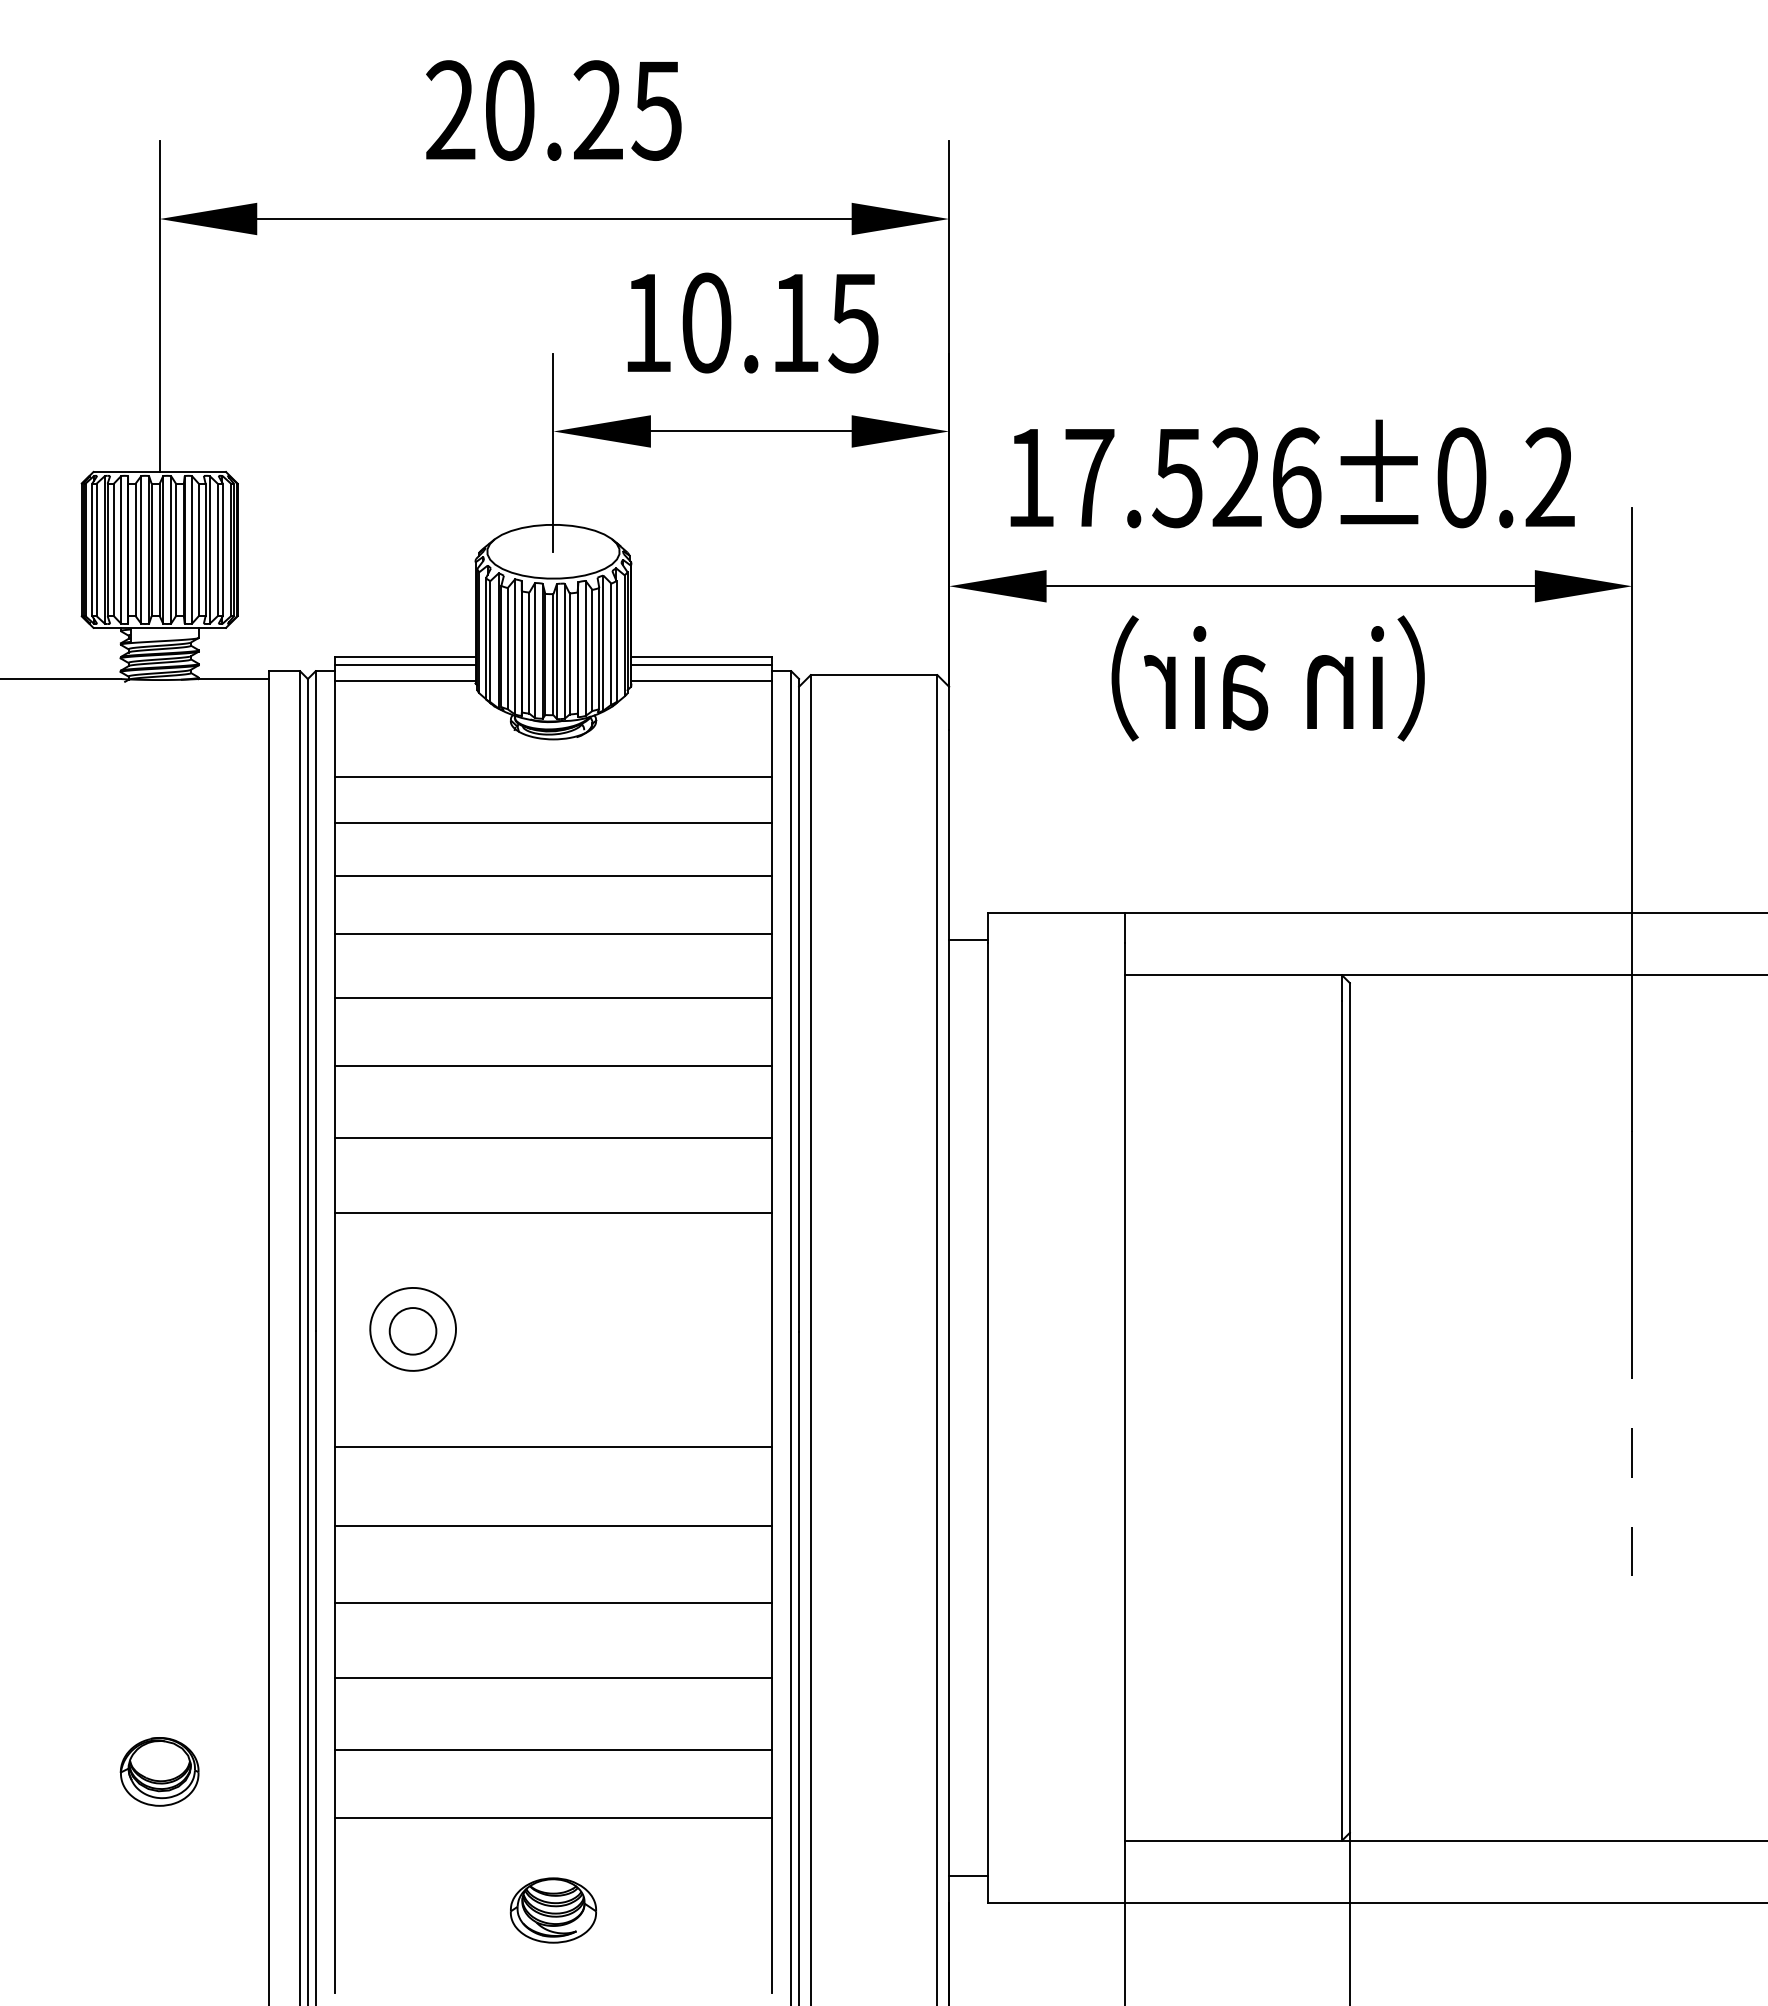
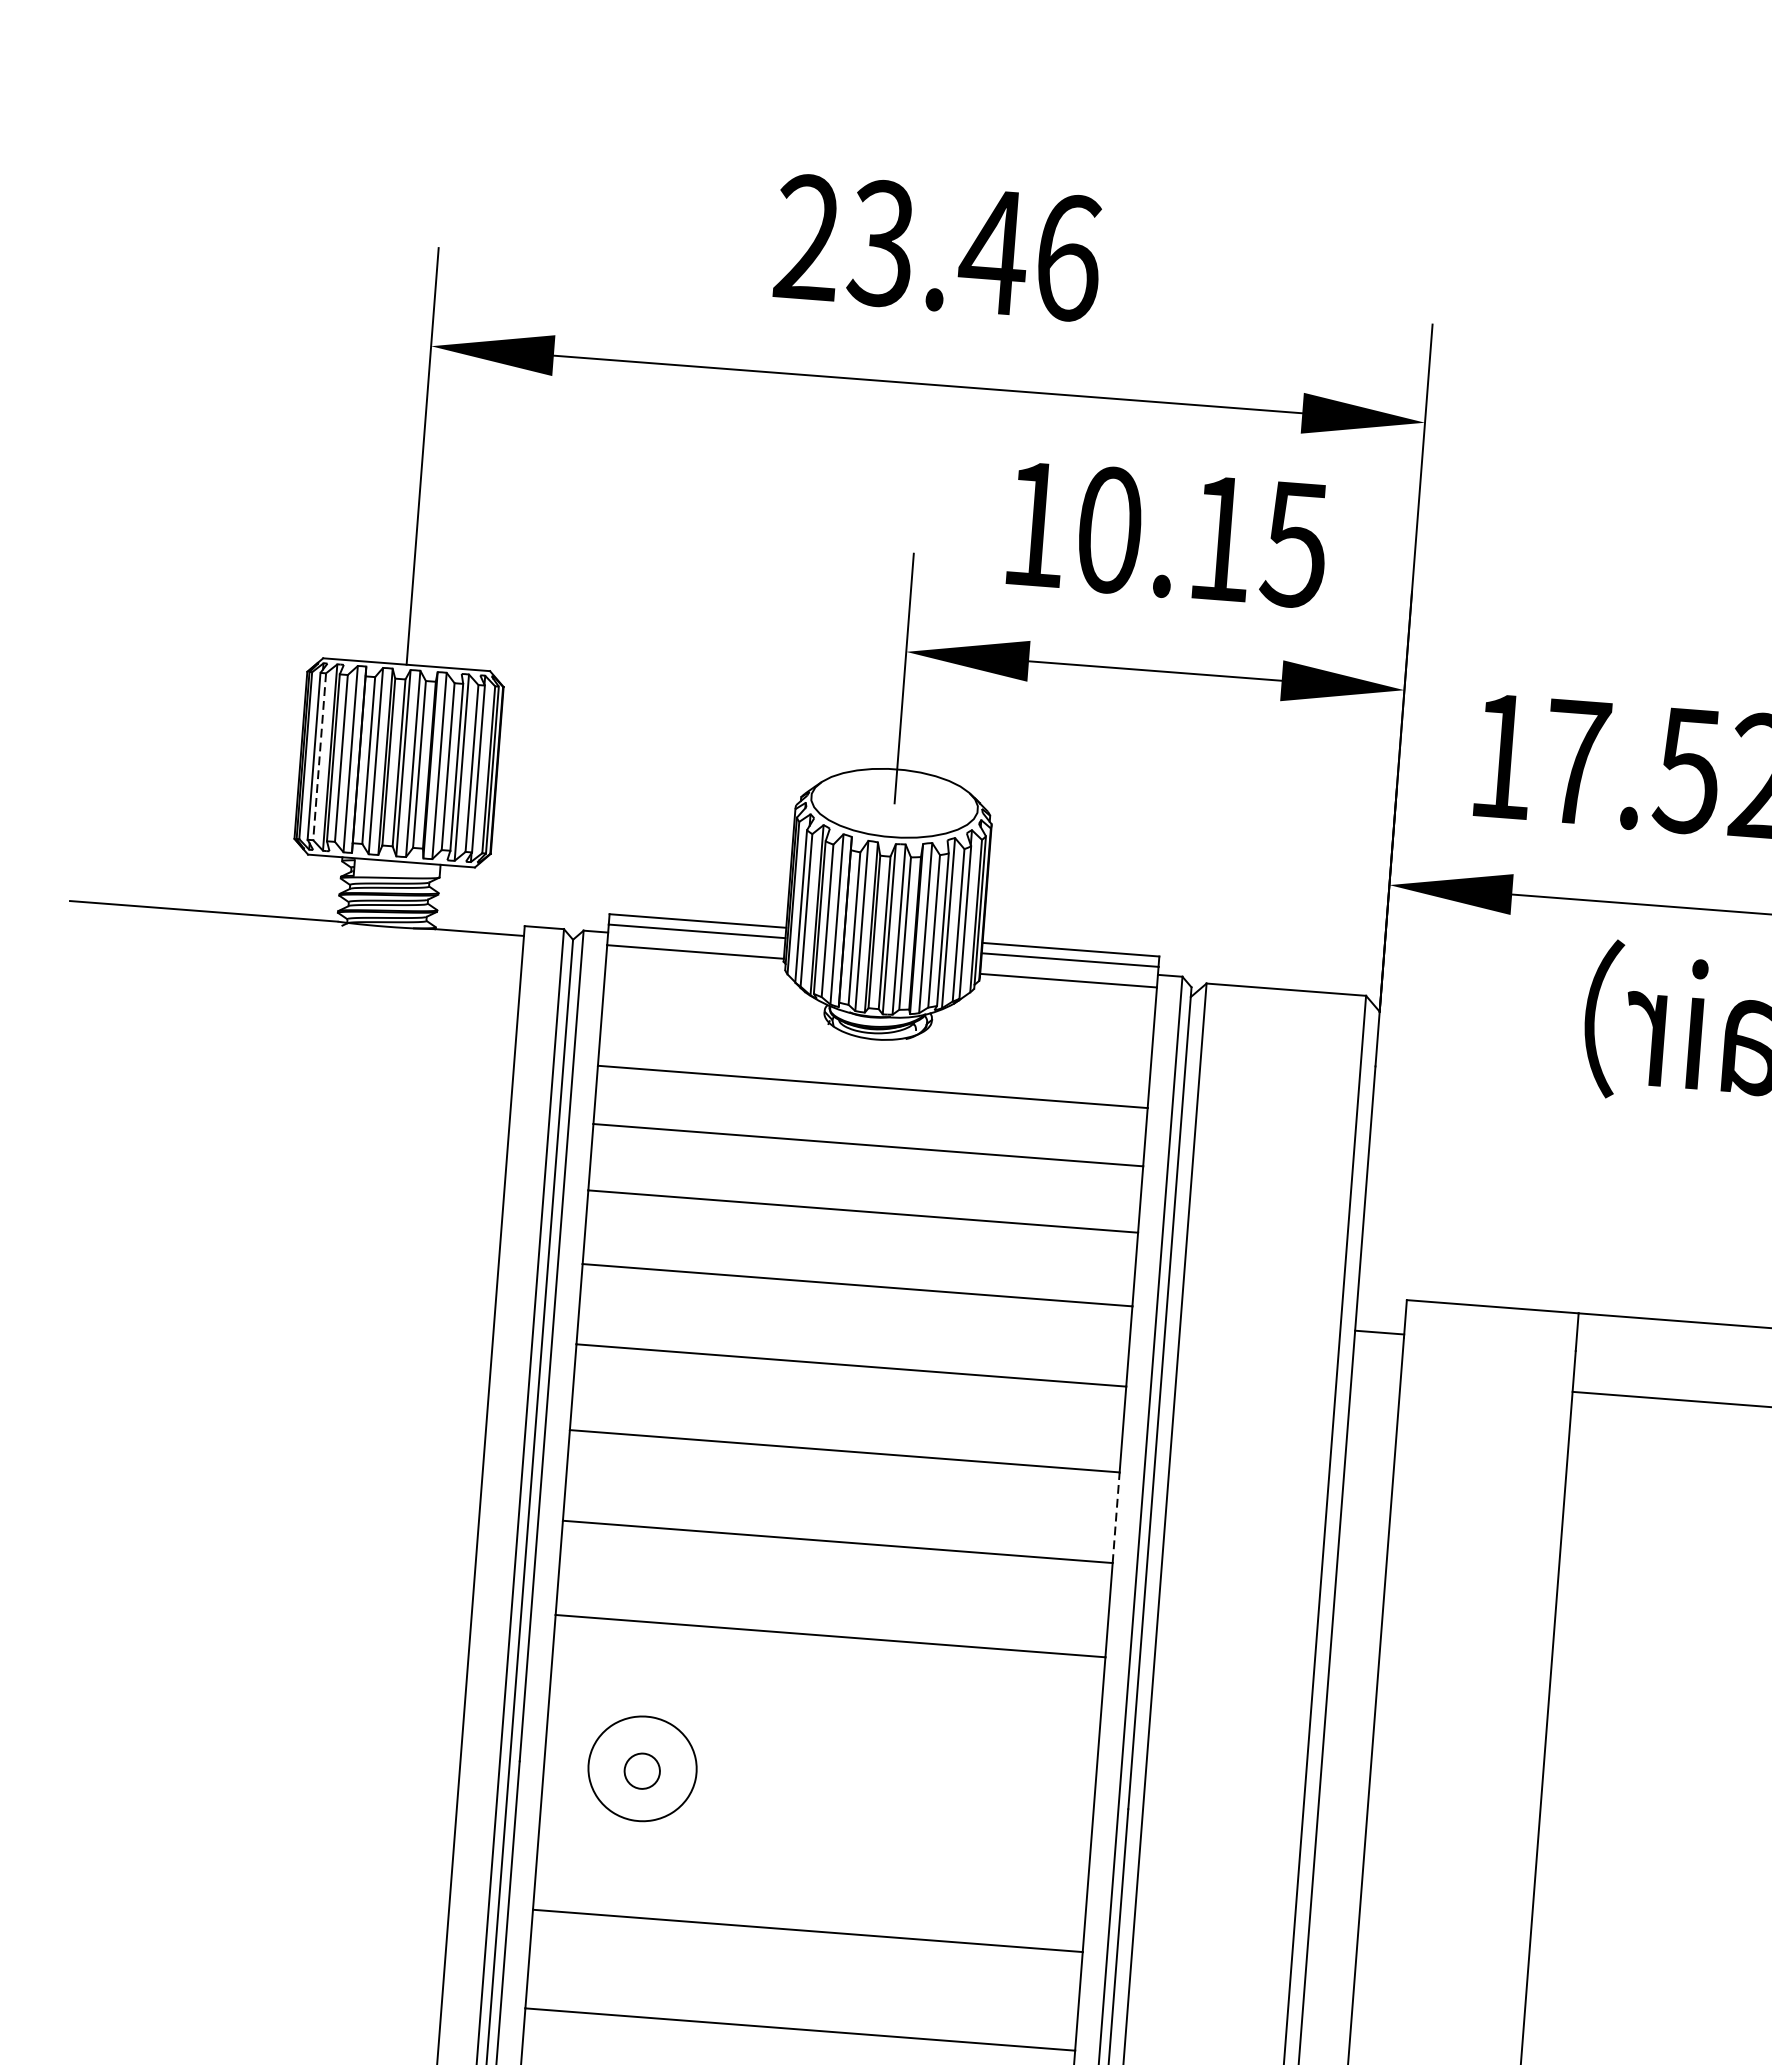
text: (582, 110) -> (973, 250), 20.25 -> 23.46
line: (96, 550) -> (319, 757), solid -> dashed
line: (771, 1102) -> (1115, 1517), solid -> dashed
circle: (412, 1331) -> (641, 1771), size x0.6

